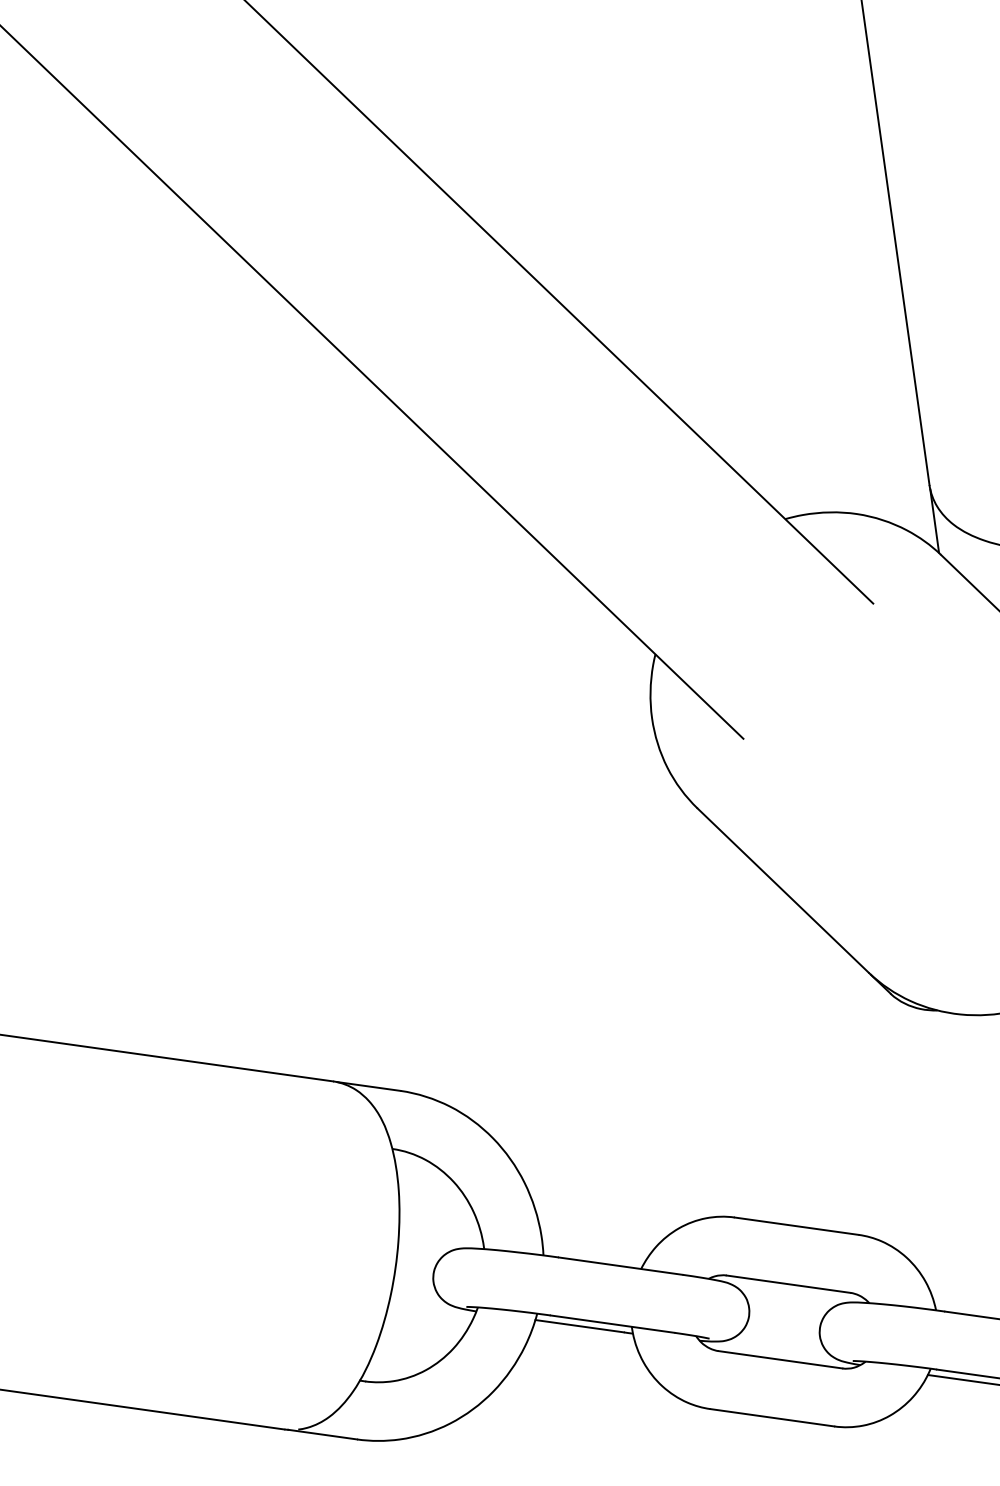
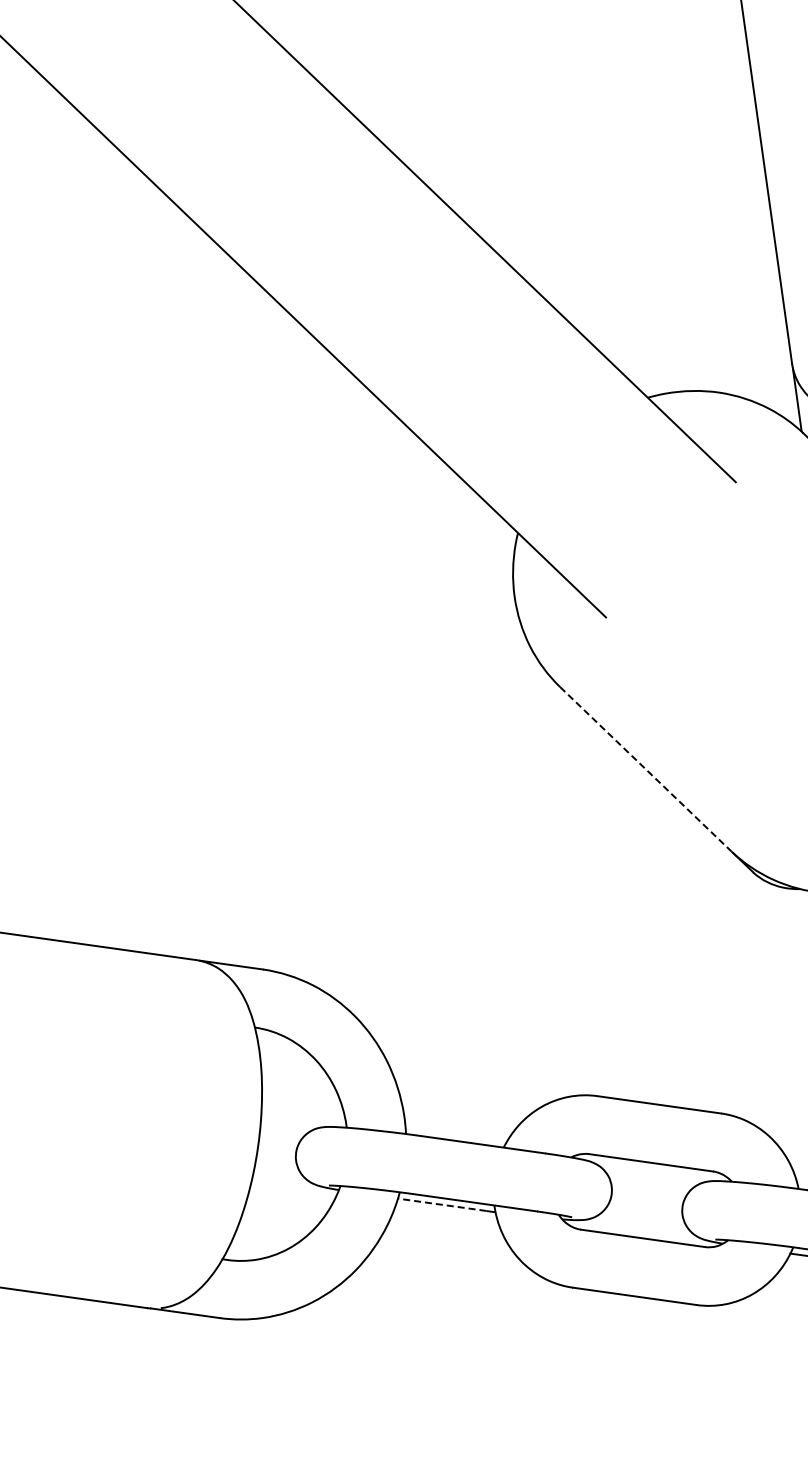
line: (783, 890) -> (646, 769), solid -> dashed
line: (579, 1326) -> (442, 1205), solid -> dashed

